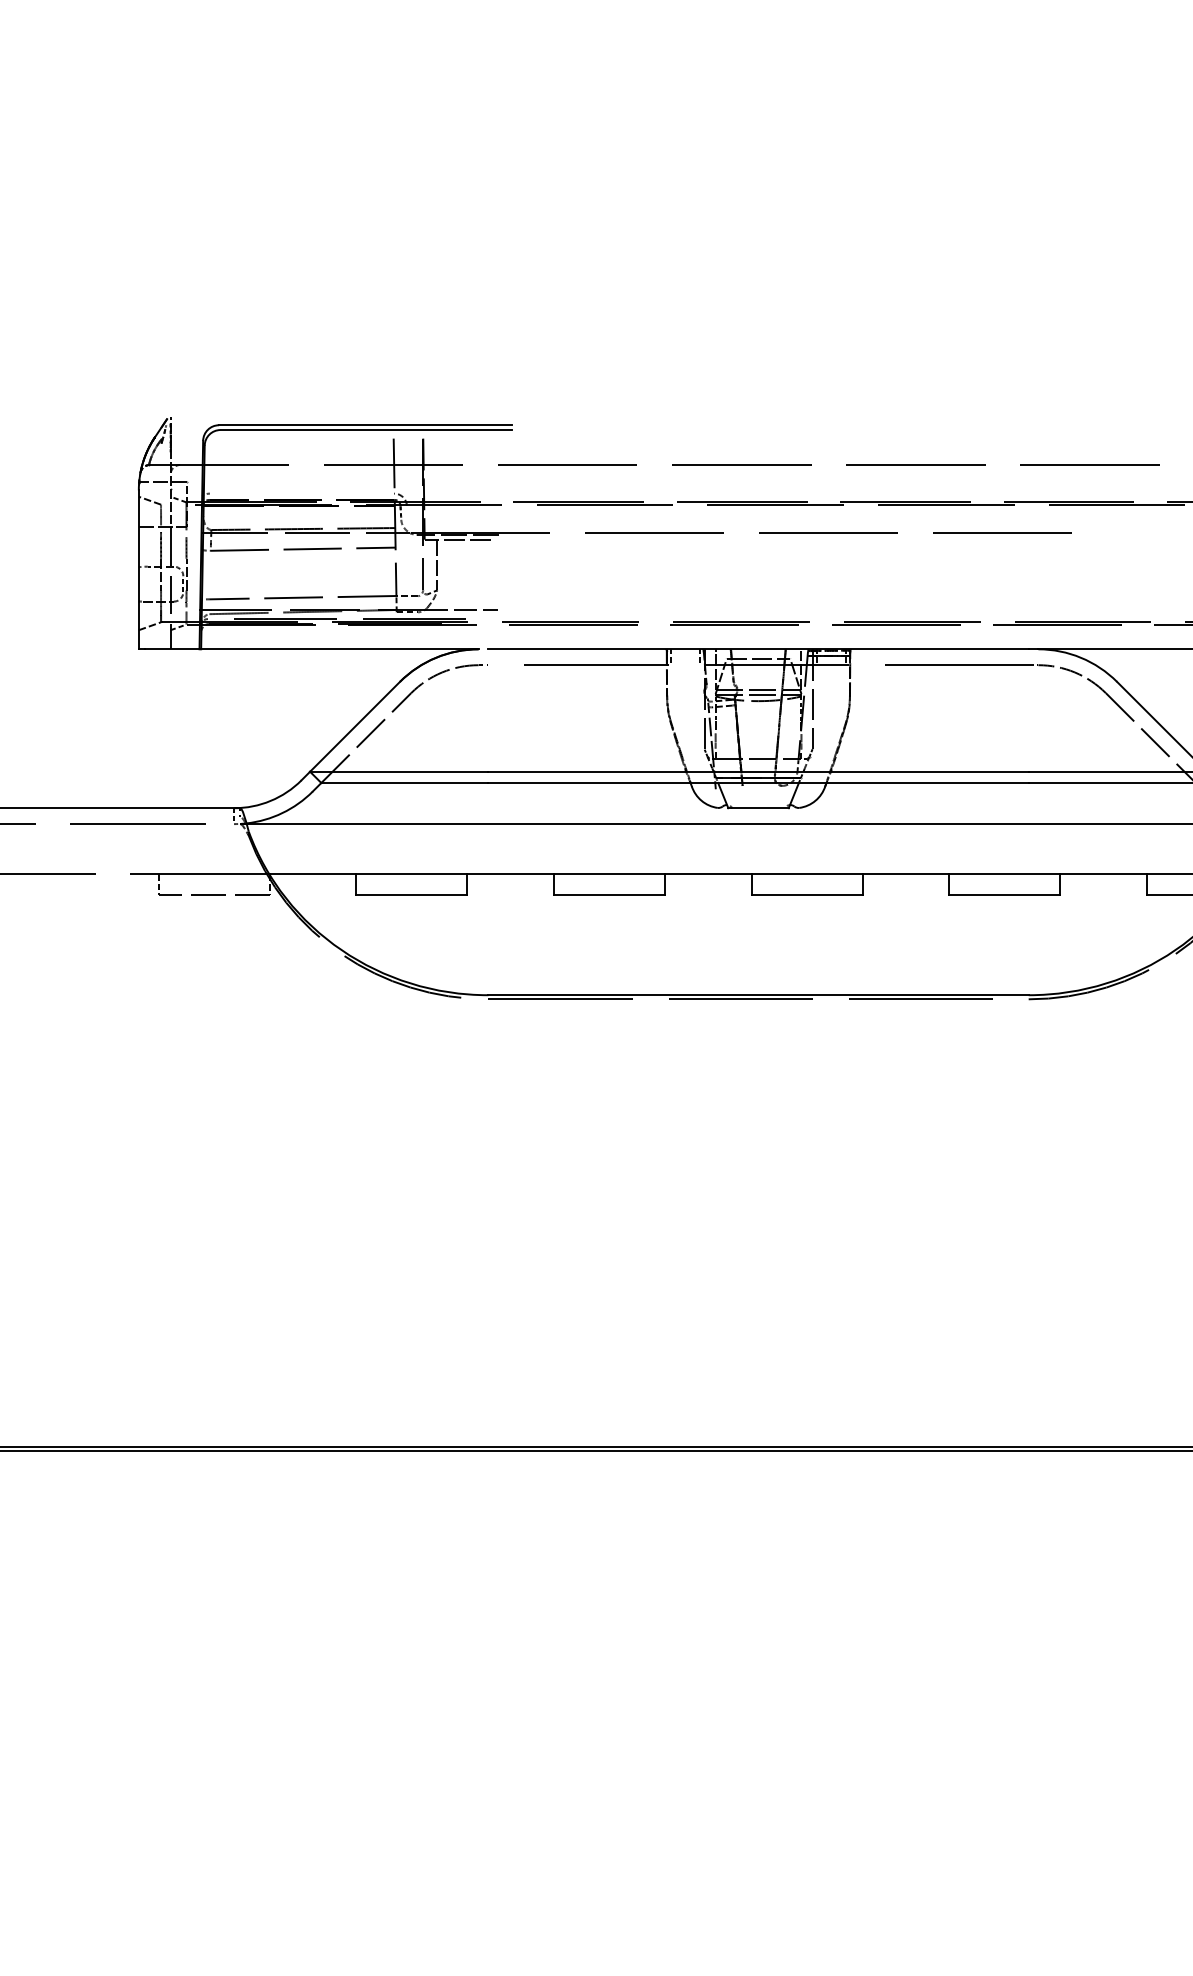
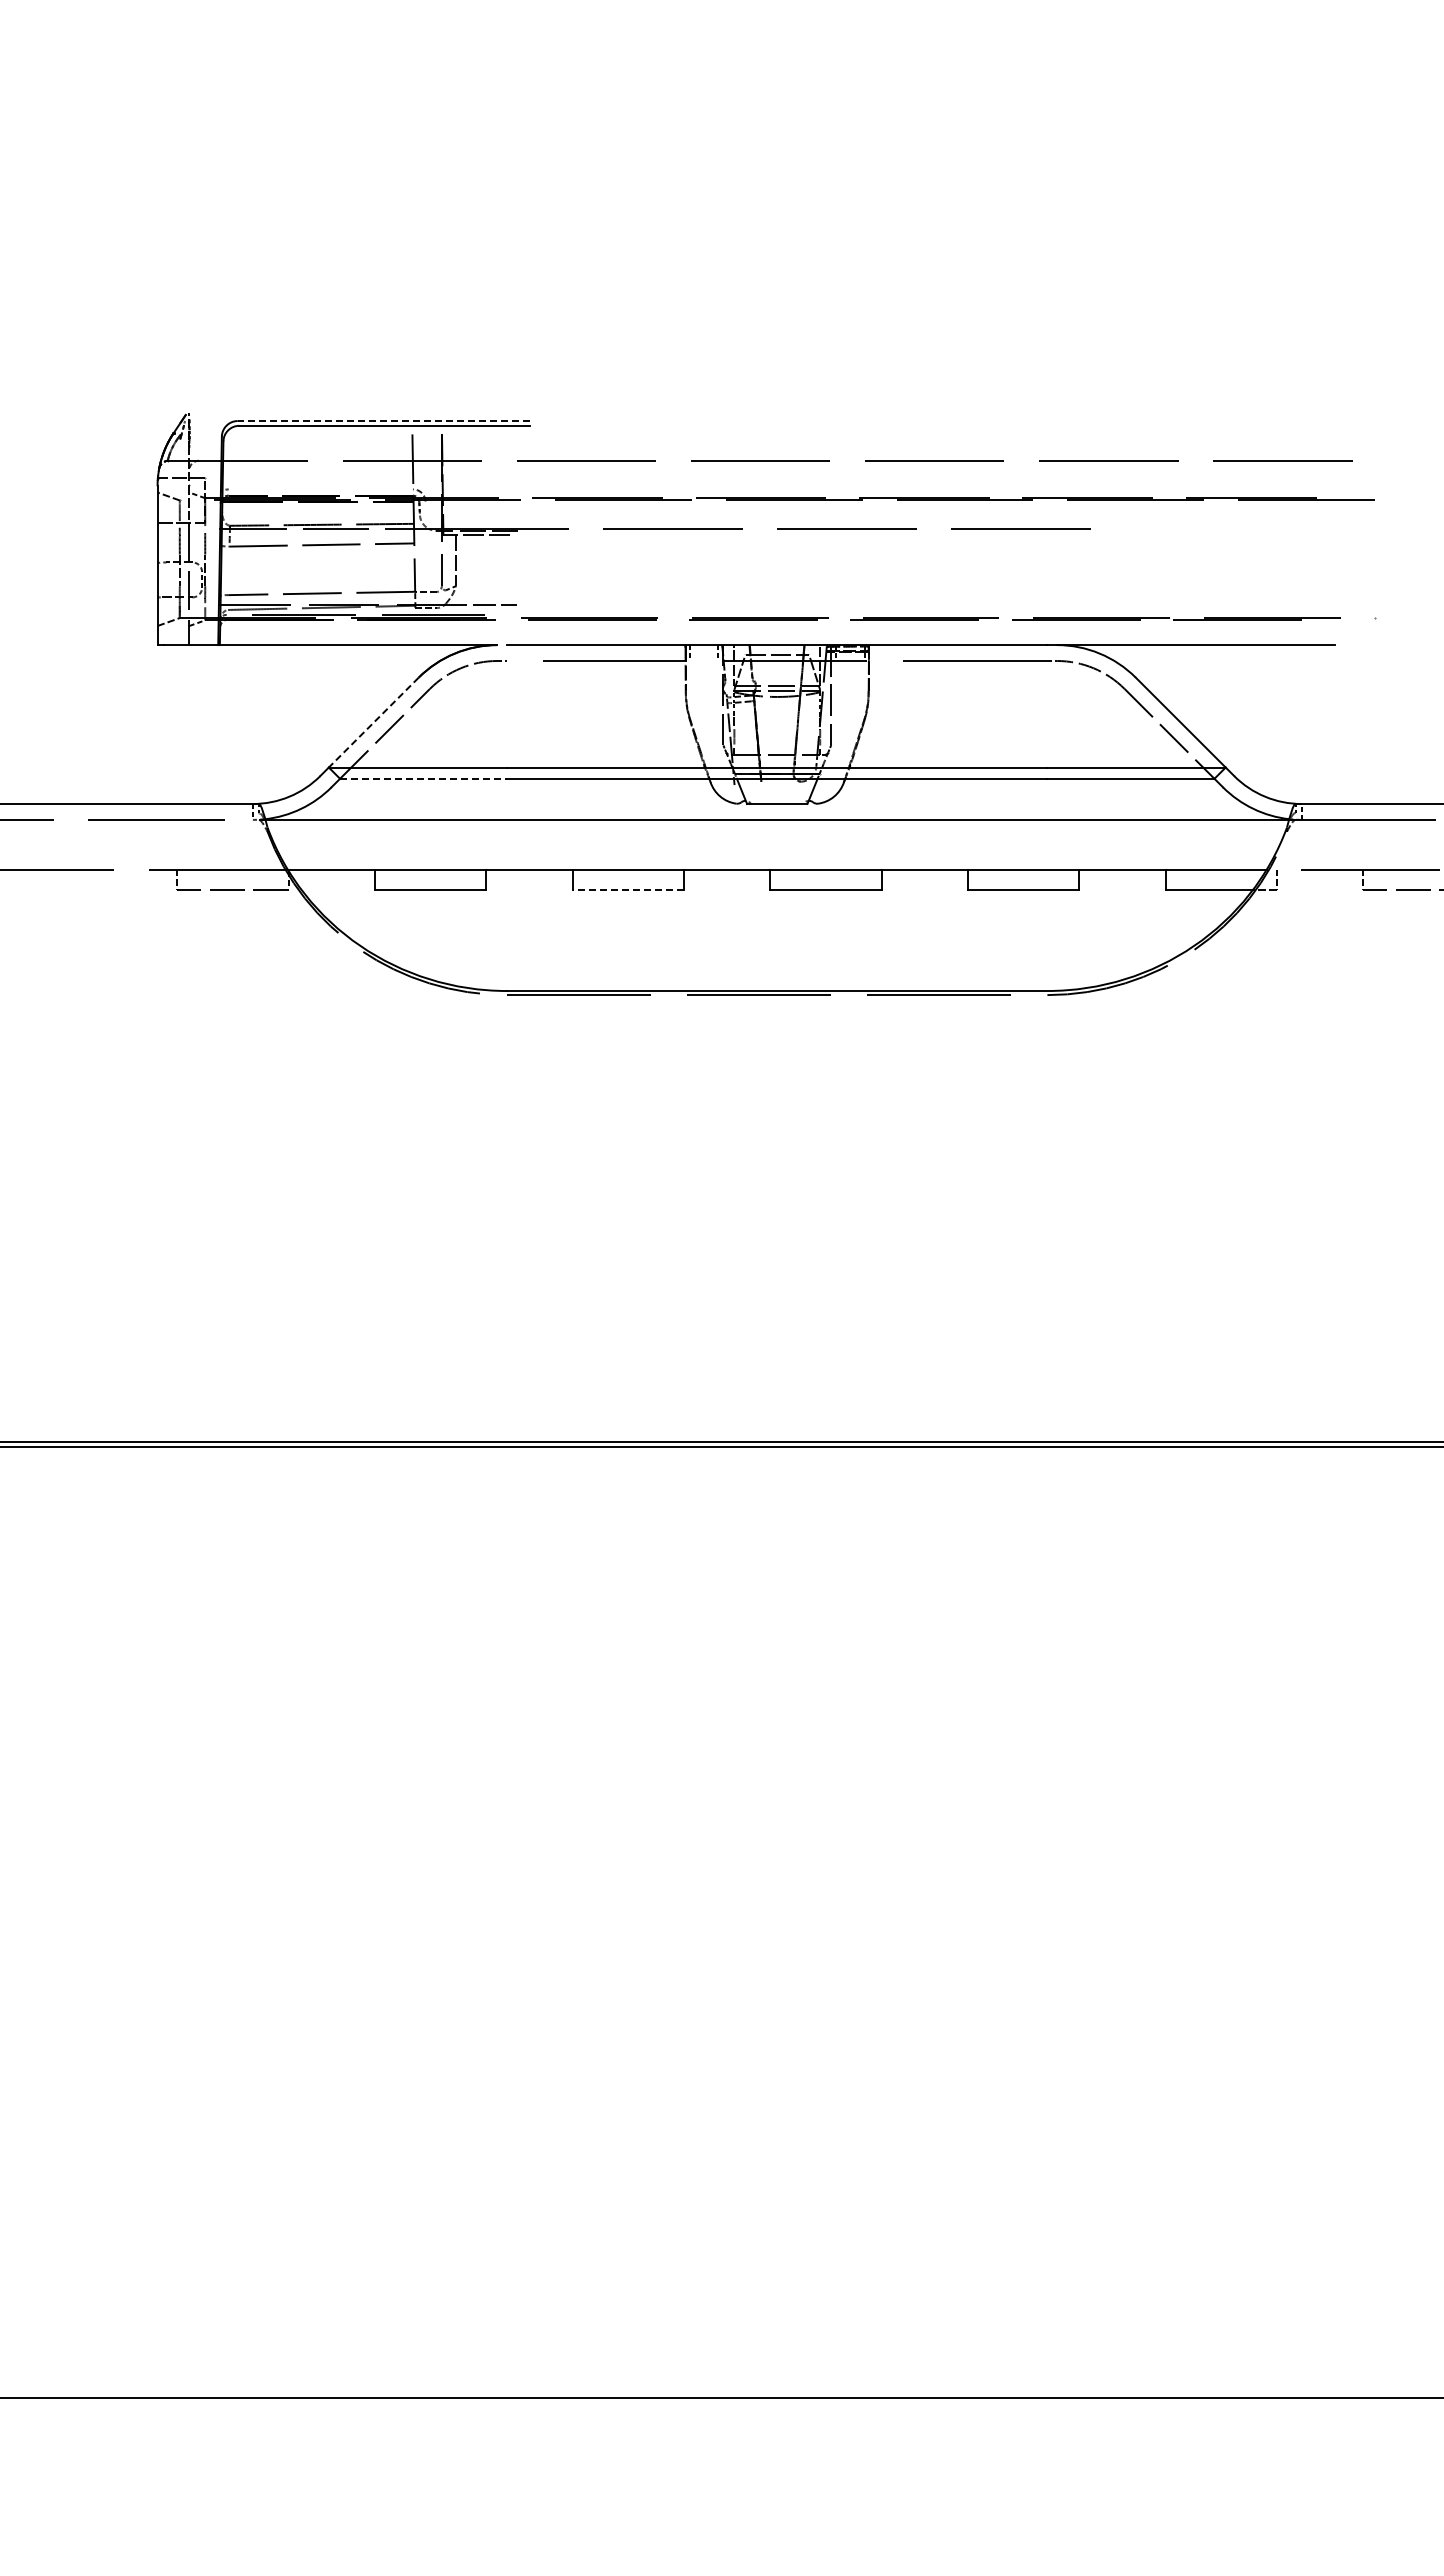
line: (364, 425) -> (383, 421), solid -> dashed
line: (354, 726) -> (373, 722), solid -> dashed
line: (404, 782) -> (423, 778), solid -> dashed
line: (609, 894) -> (628, 890), solid -> dashed

